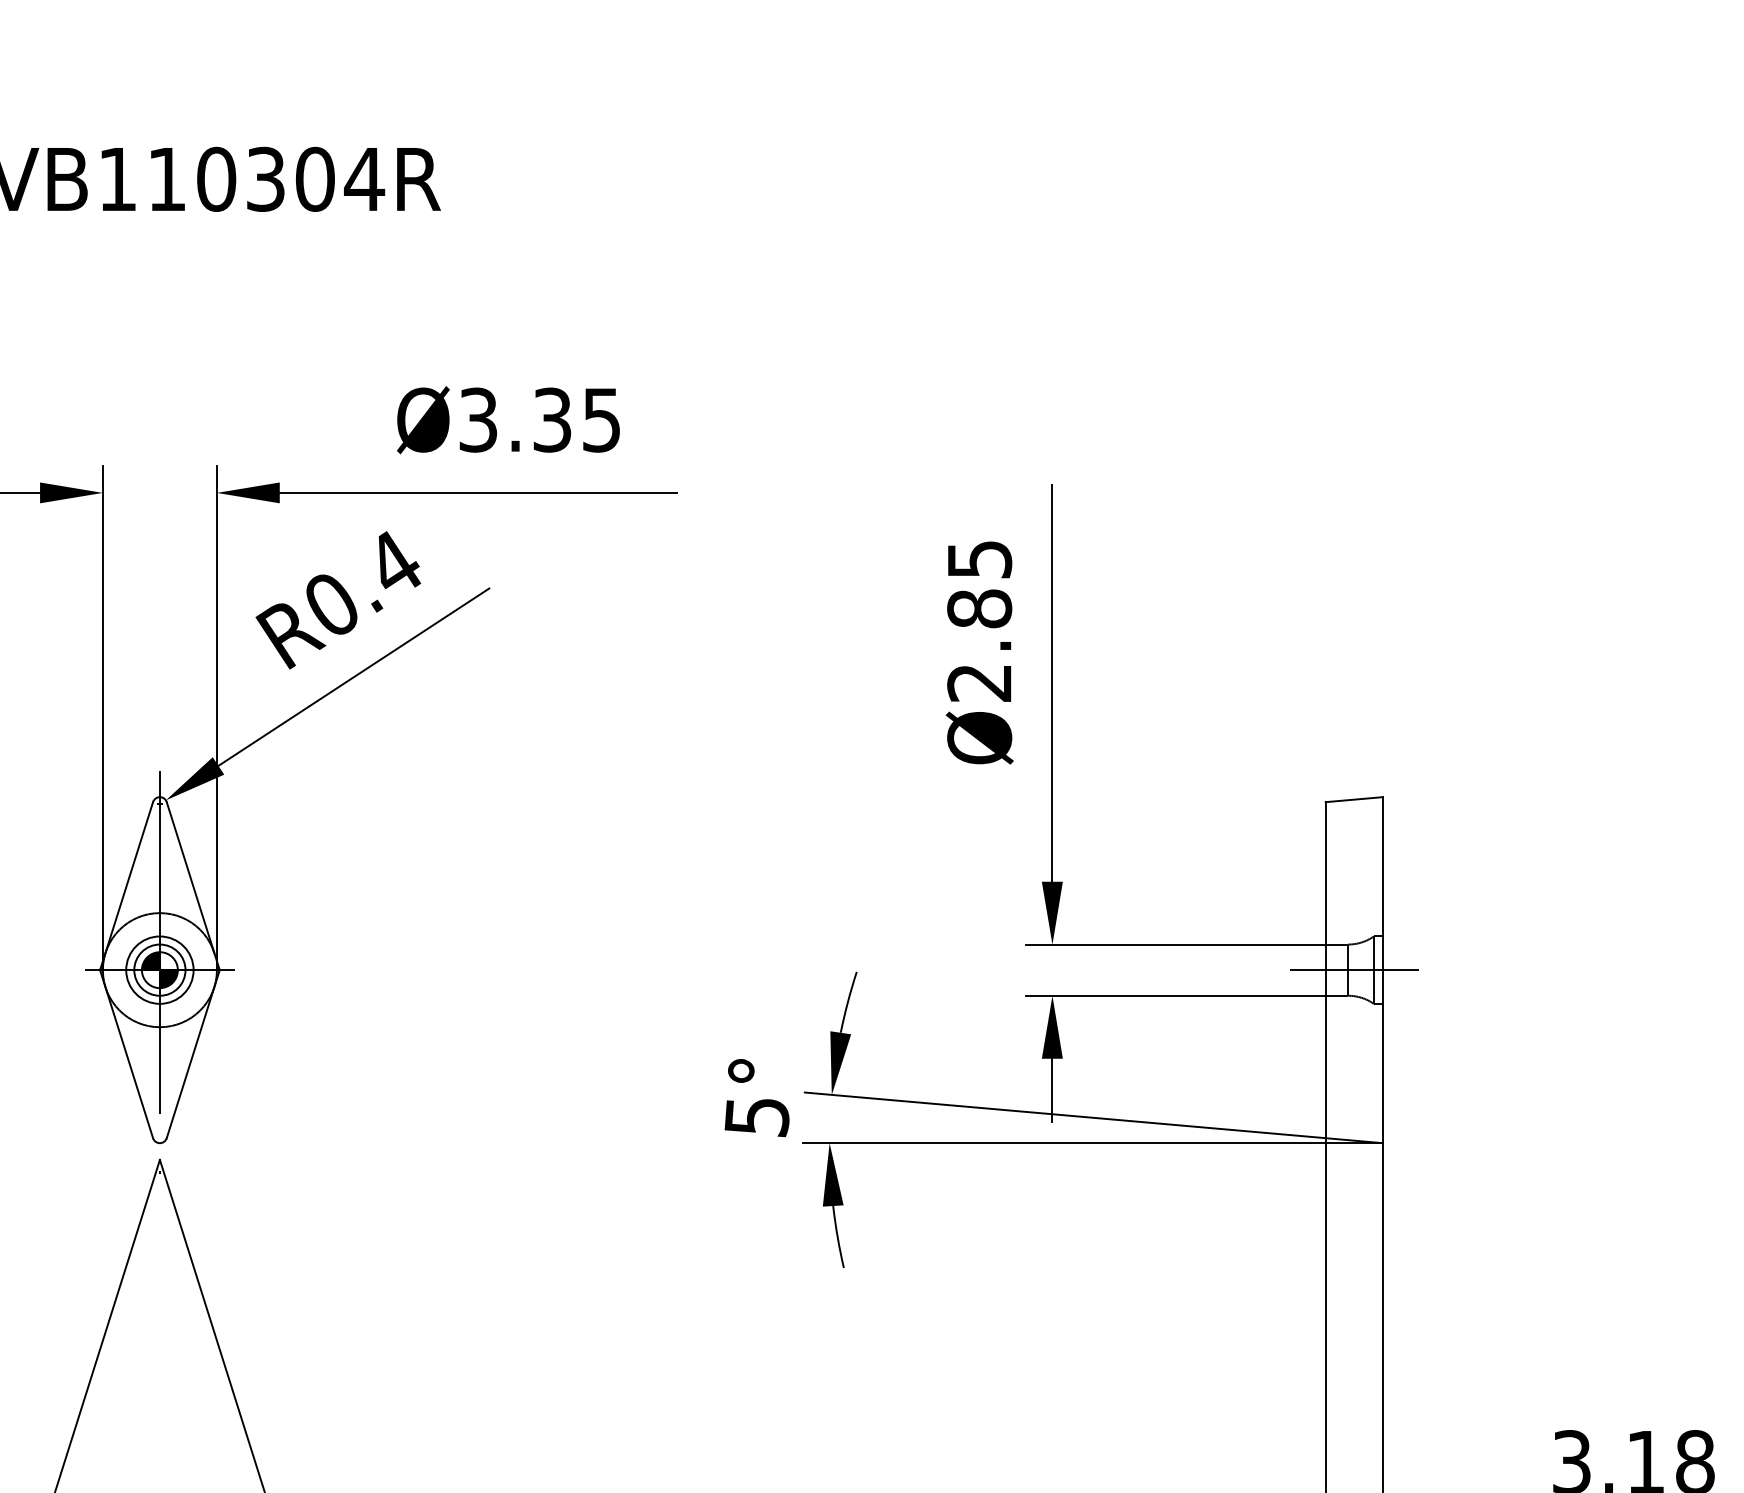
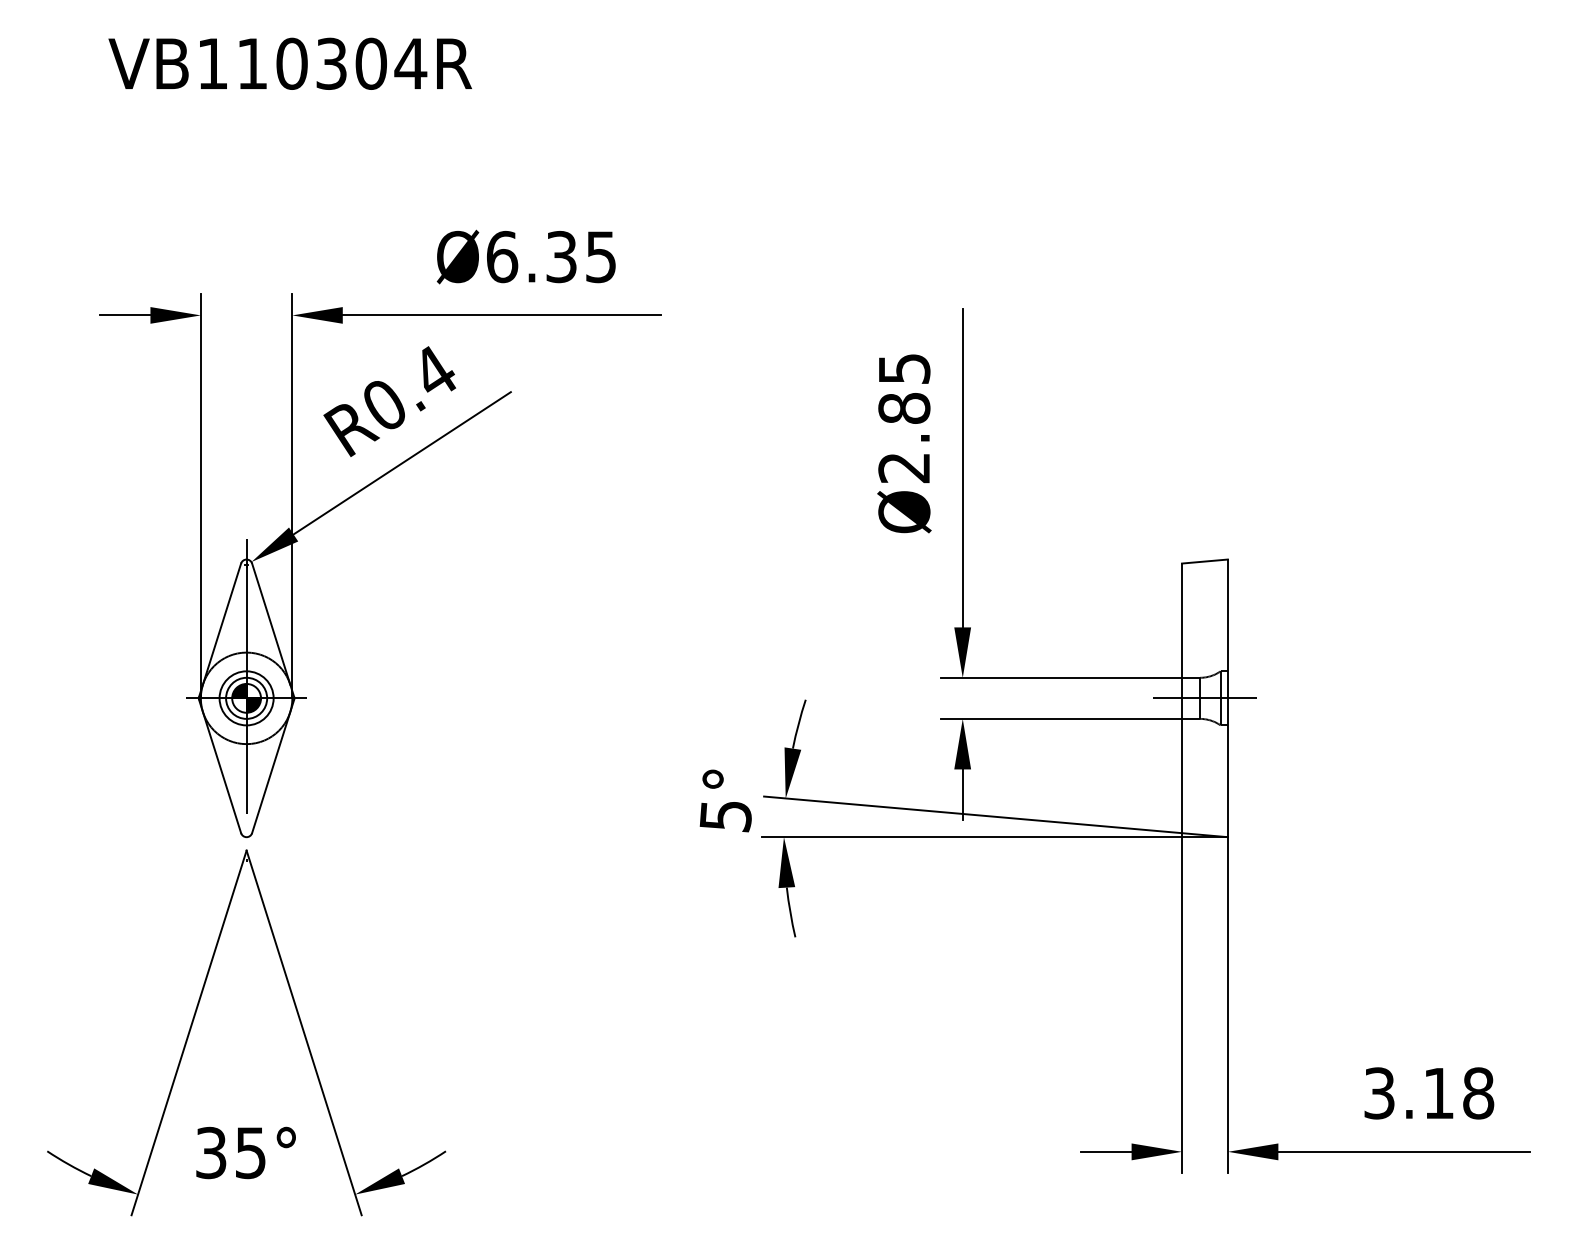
text: (478, 419) -> (502, 256), Ø3.35 -> Ø6.35

